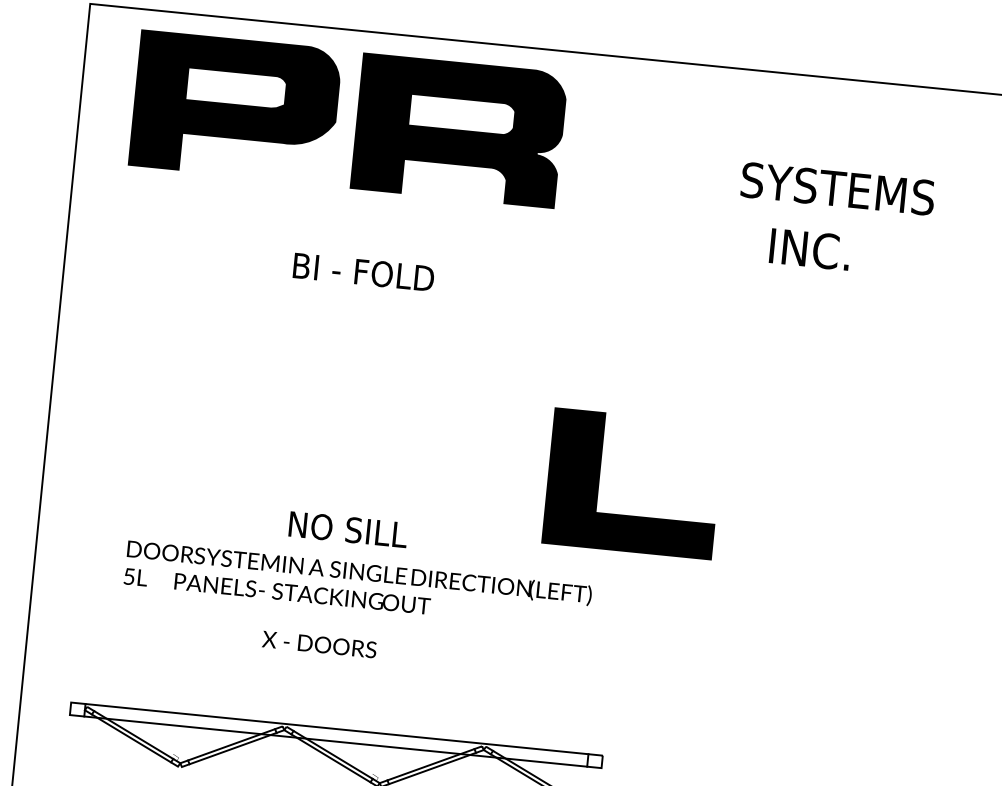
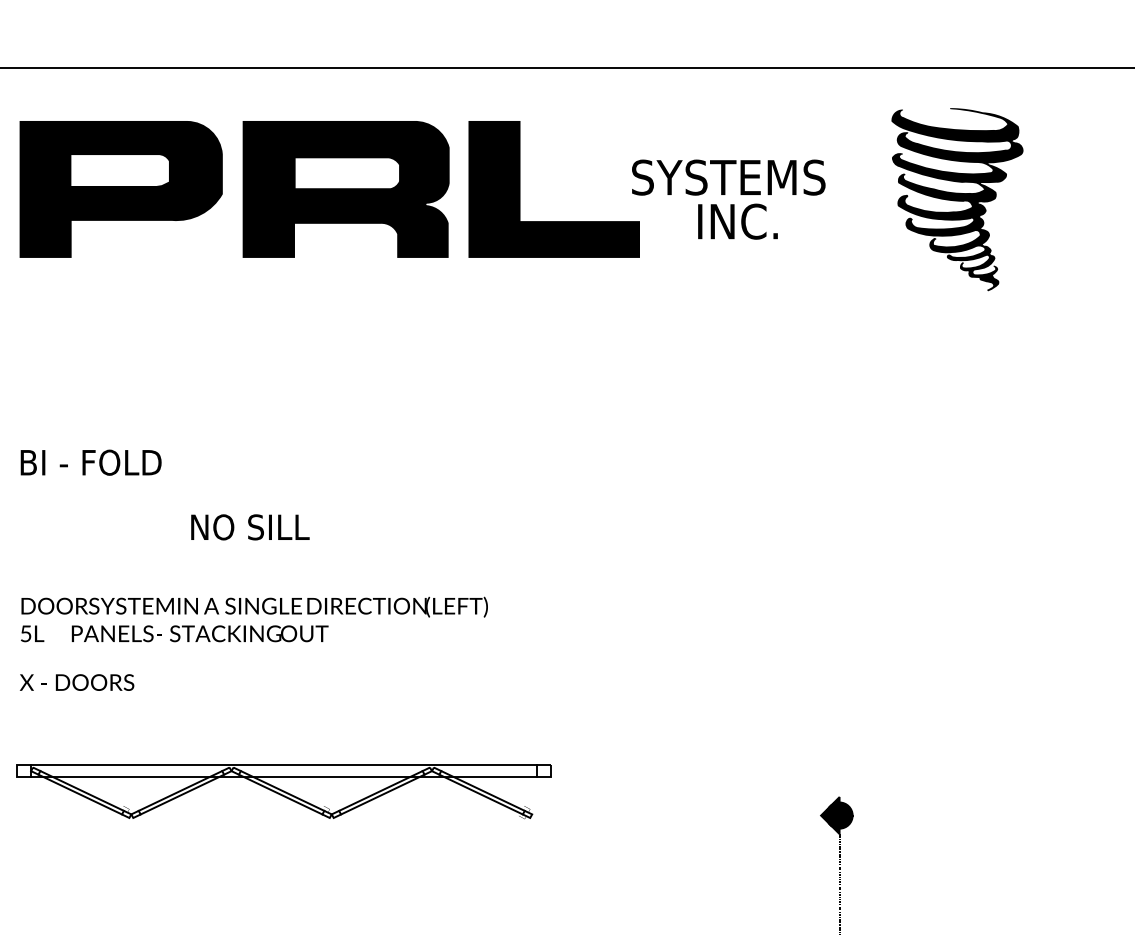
part: (234, 107) -> (120, 189), moved
part: (458, 130) -> (345, 189), moved
text: (809, 249) -> (737, 221), moved
text: (363, 272) -> (90, 462), moved
part: (629, 515) -> (553, 221), moved
text: (348, 529) -> (250, 527), moved
text: (358, 585) -> (254, 619), moved
text: (319, 644) -> (77, 682), moved

